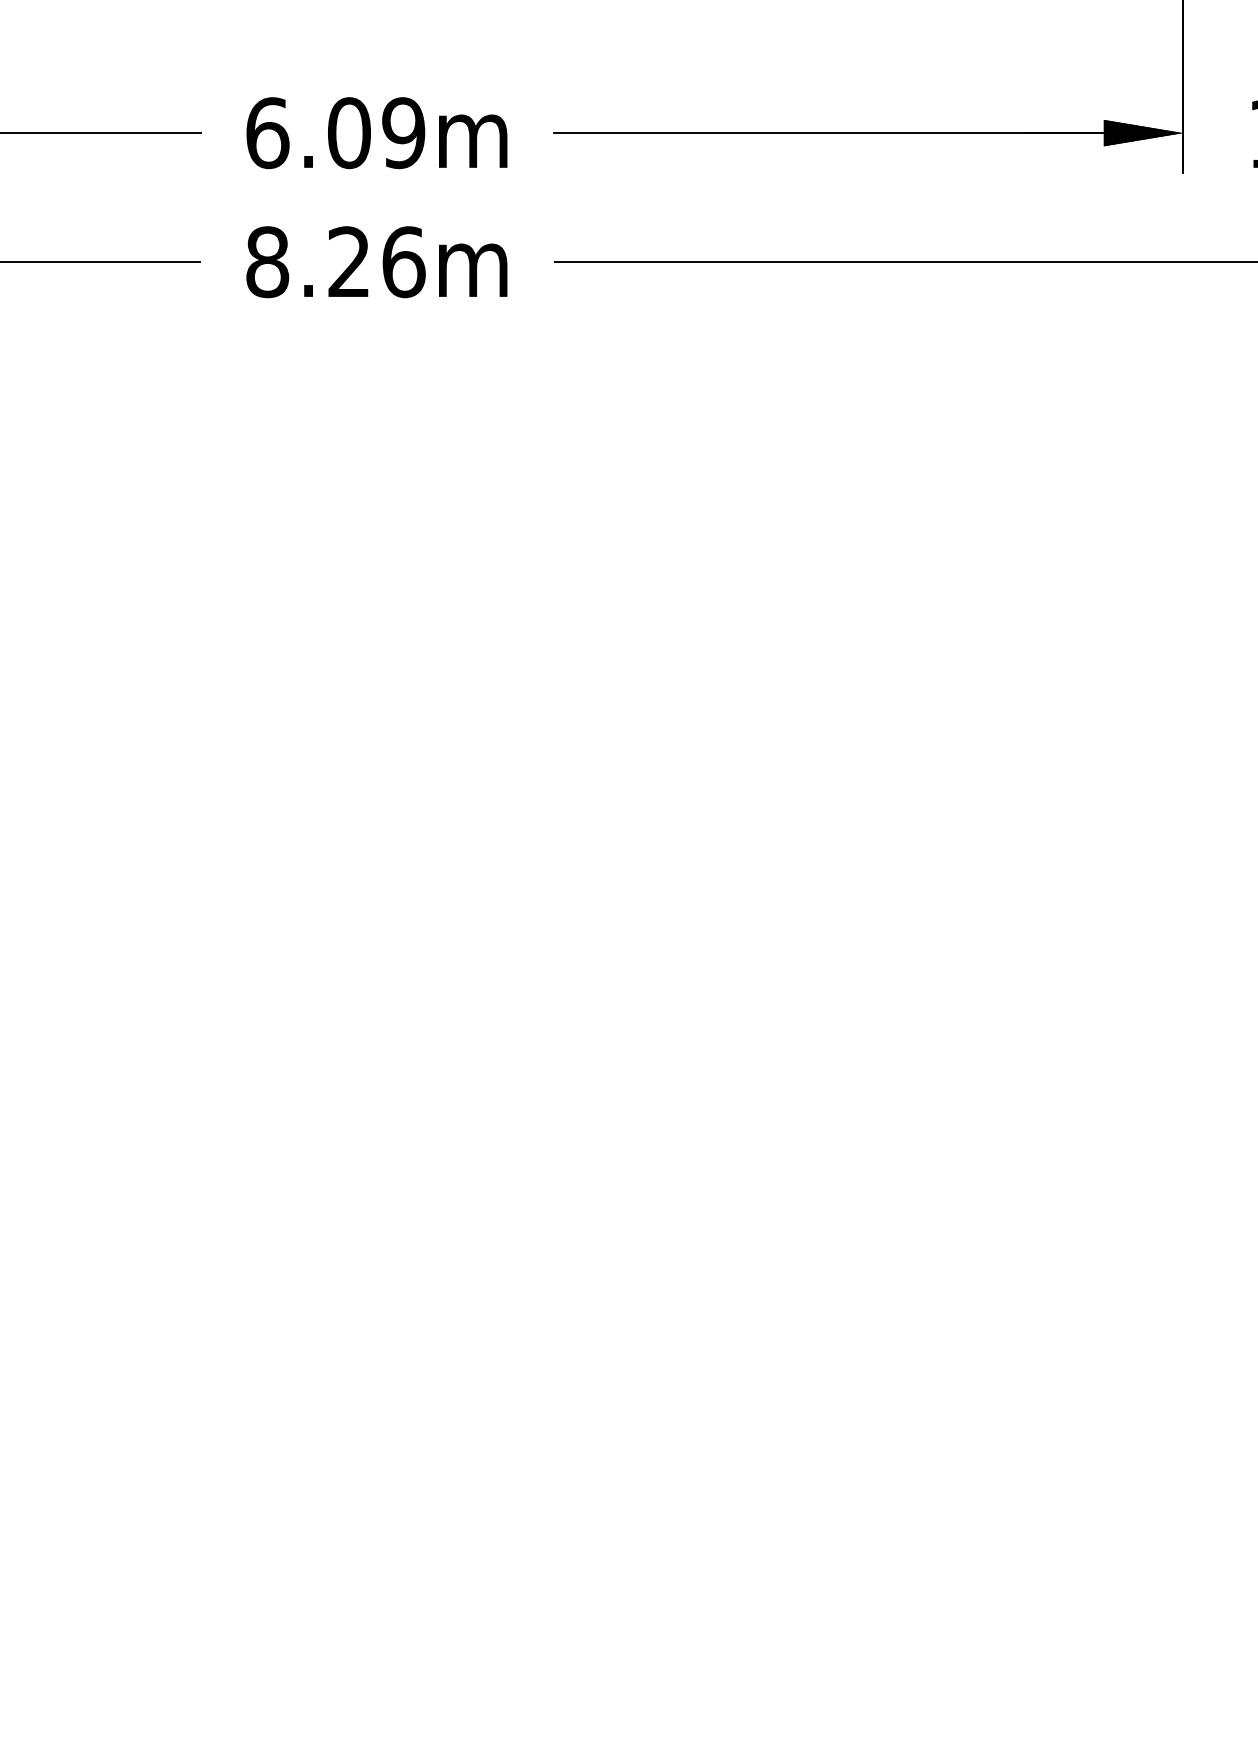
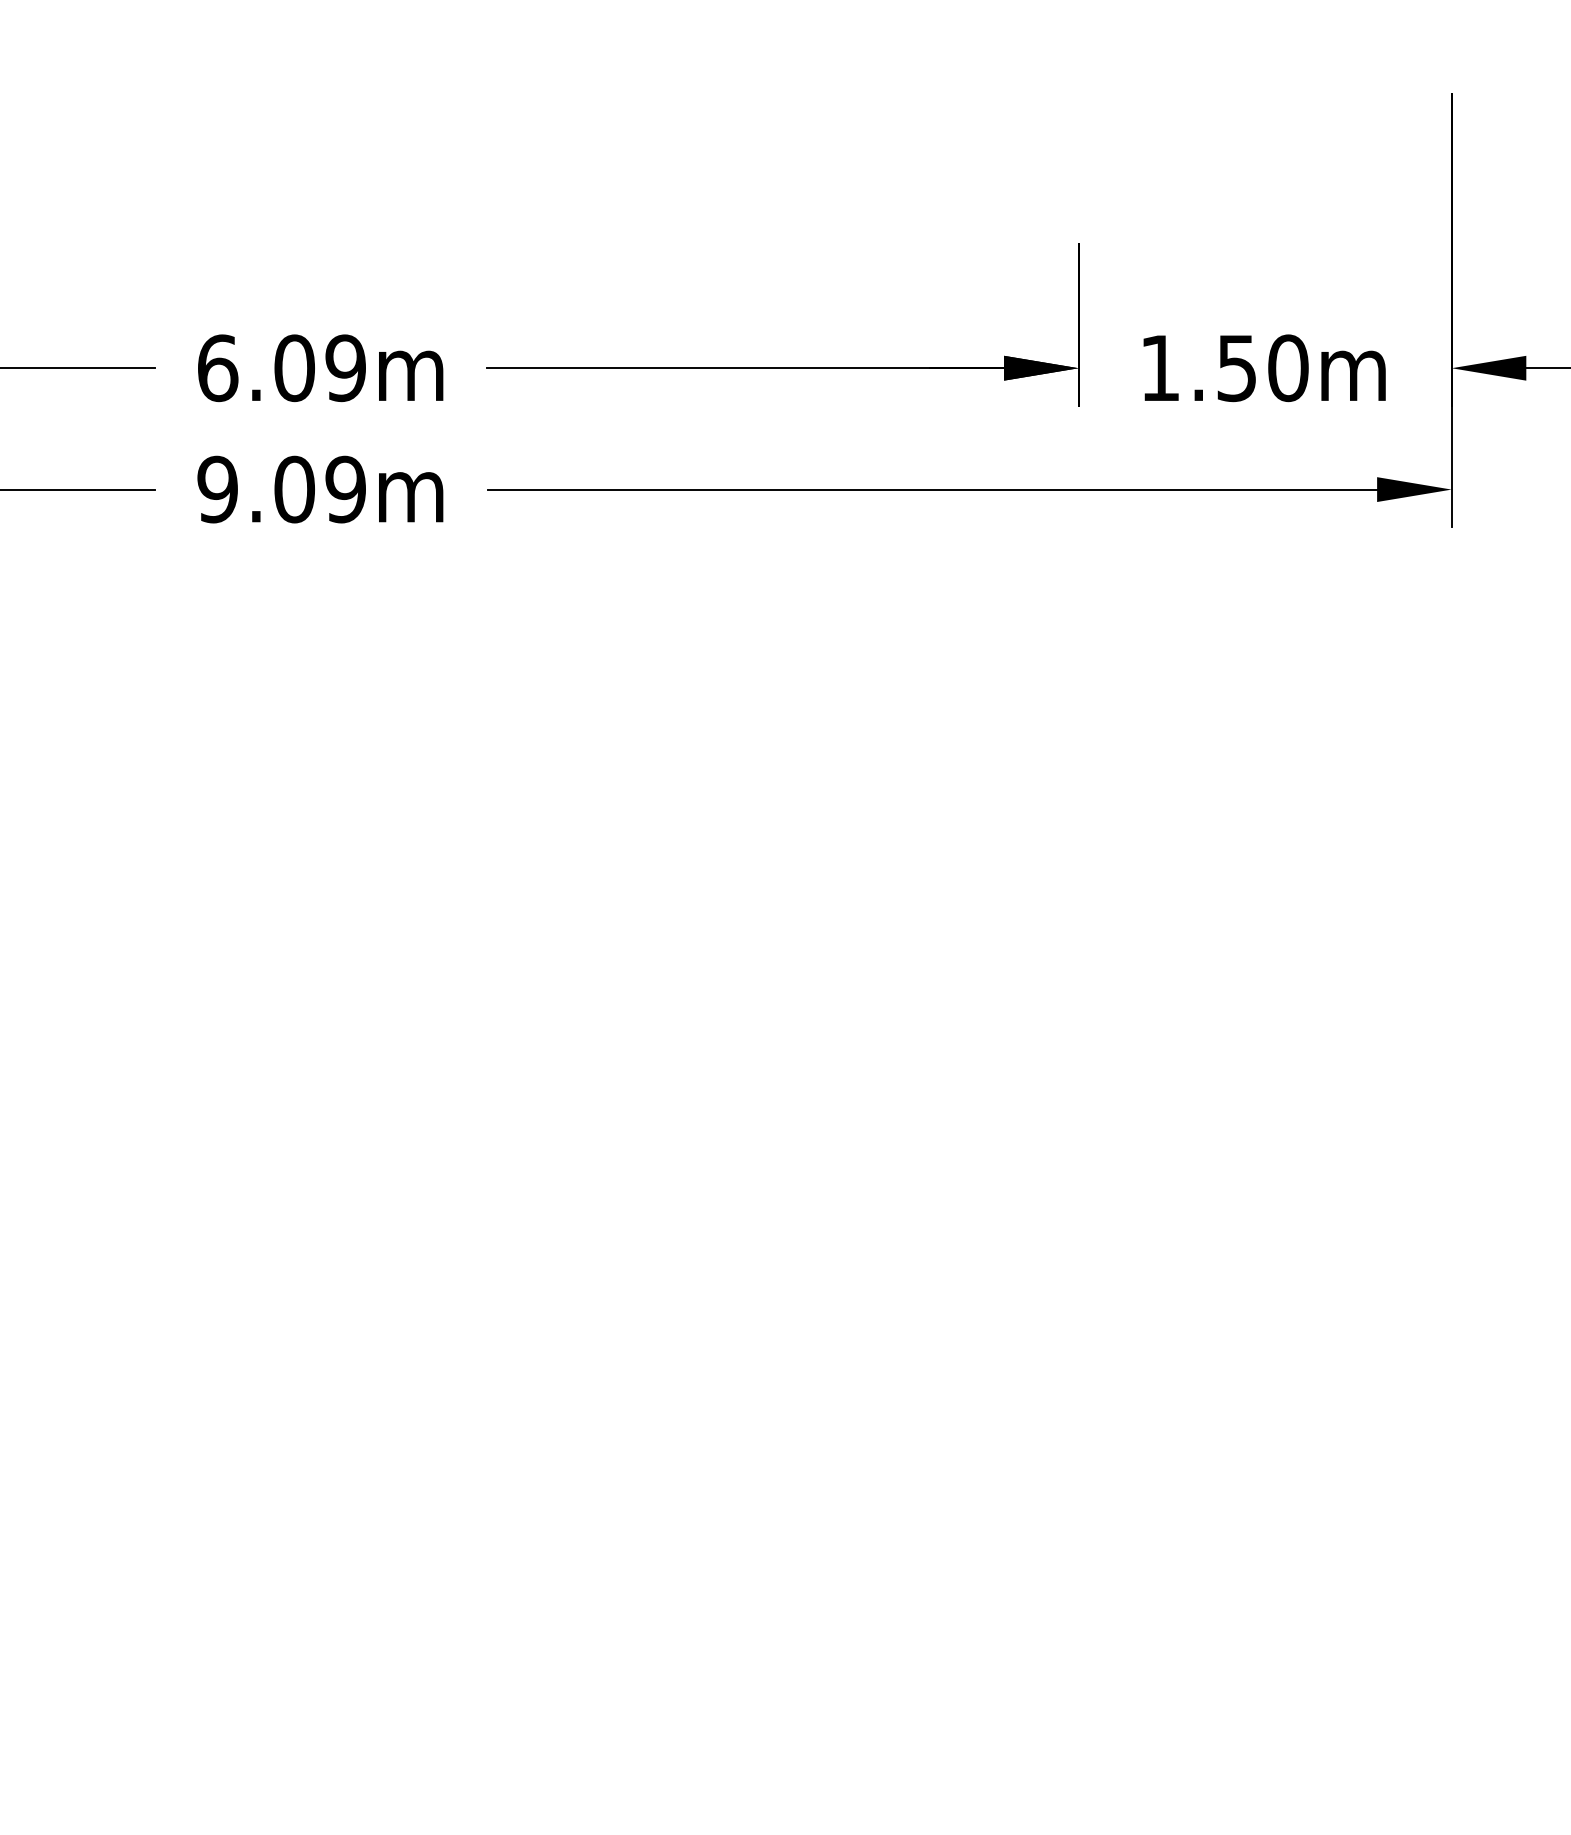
text: (335, 262) -> (281, 489), 8.26m -> 9.09m

